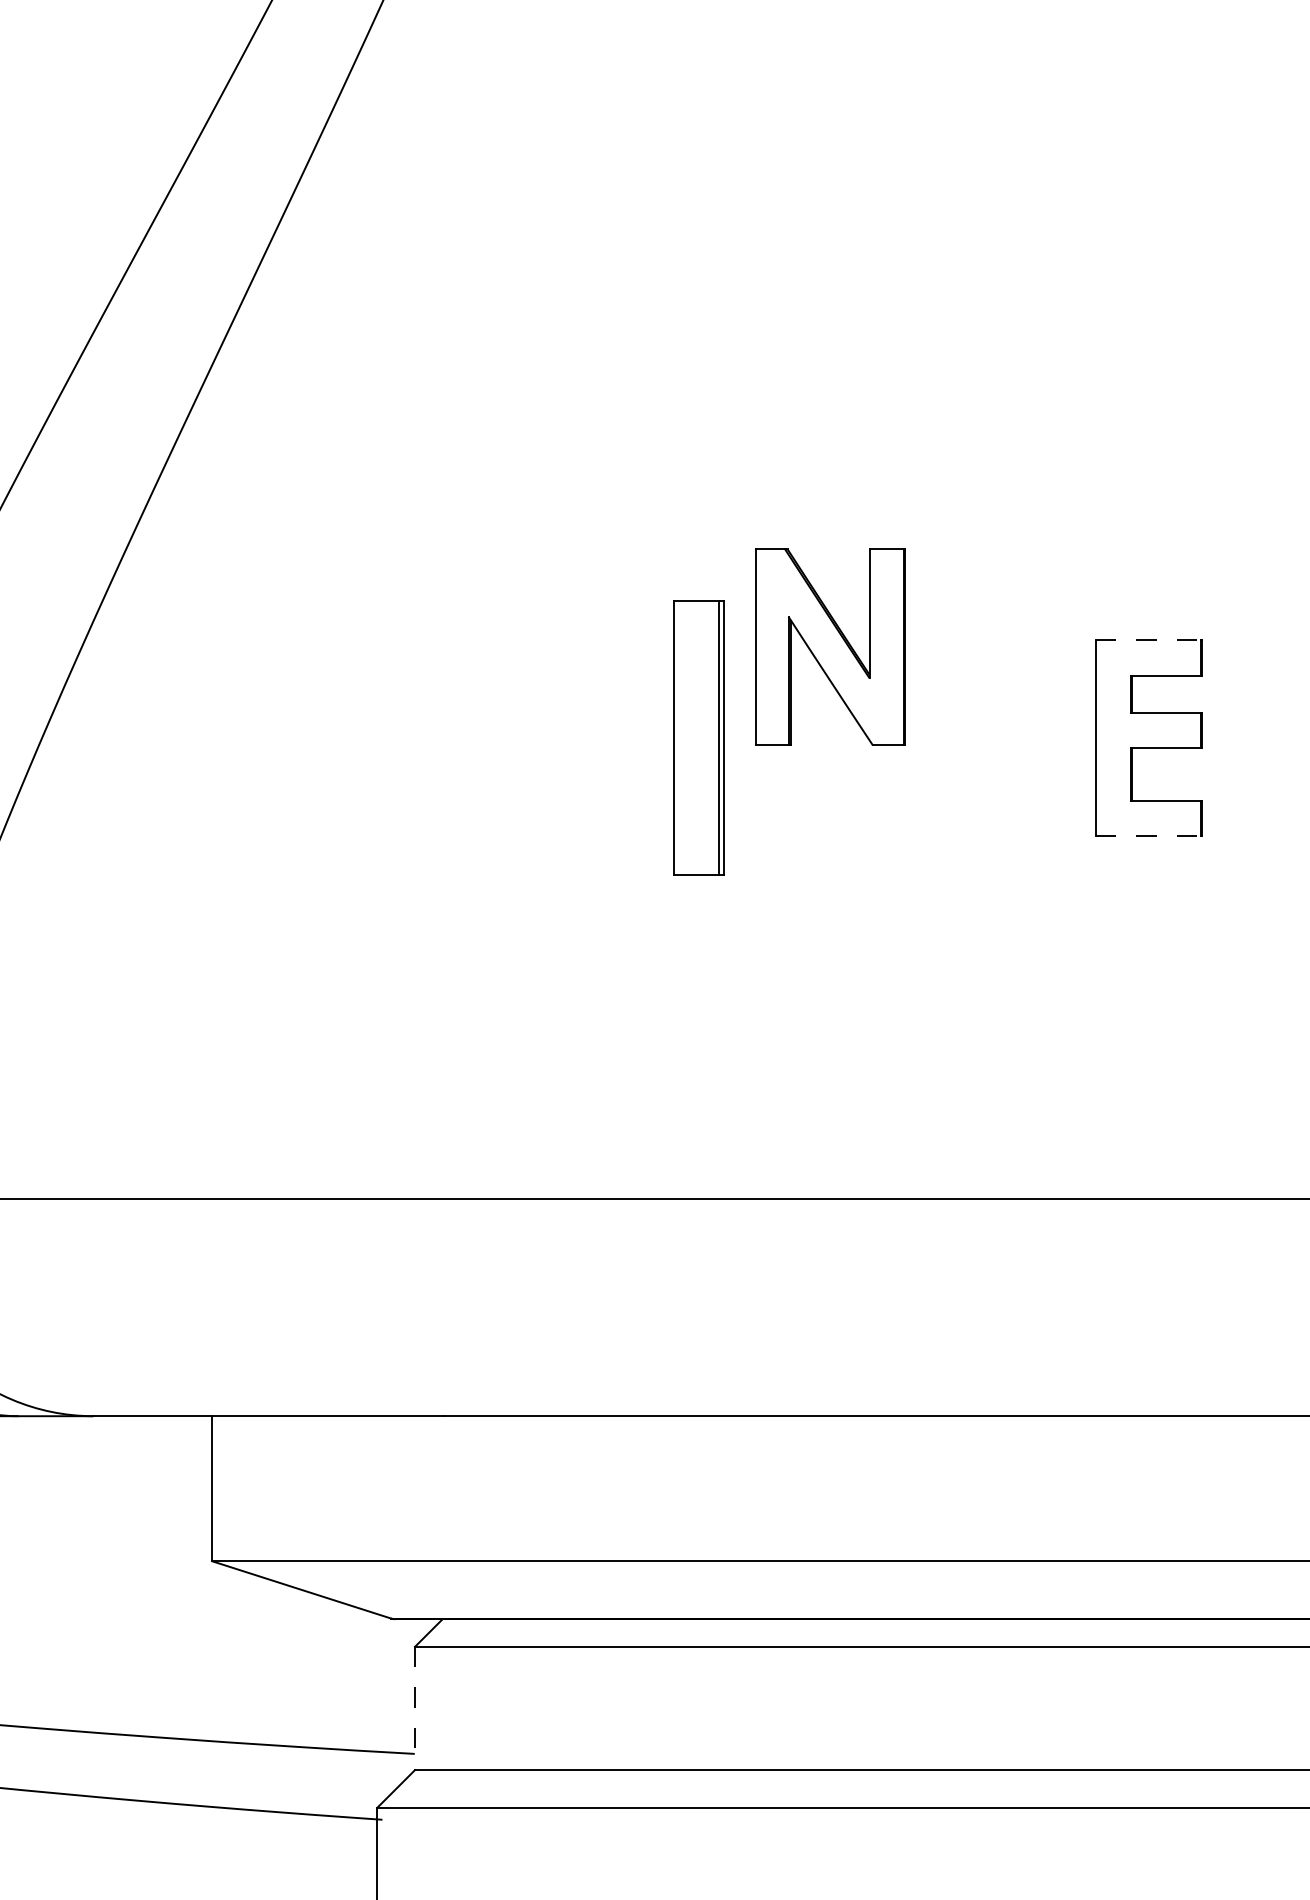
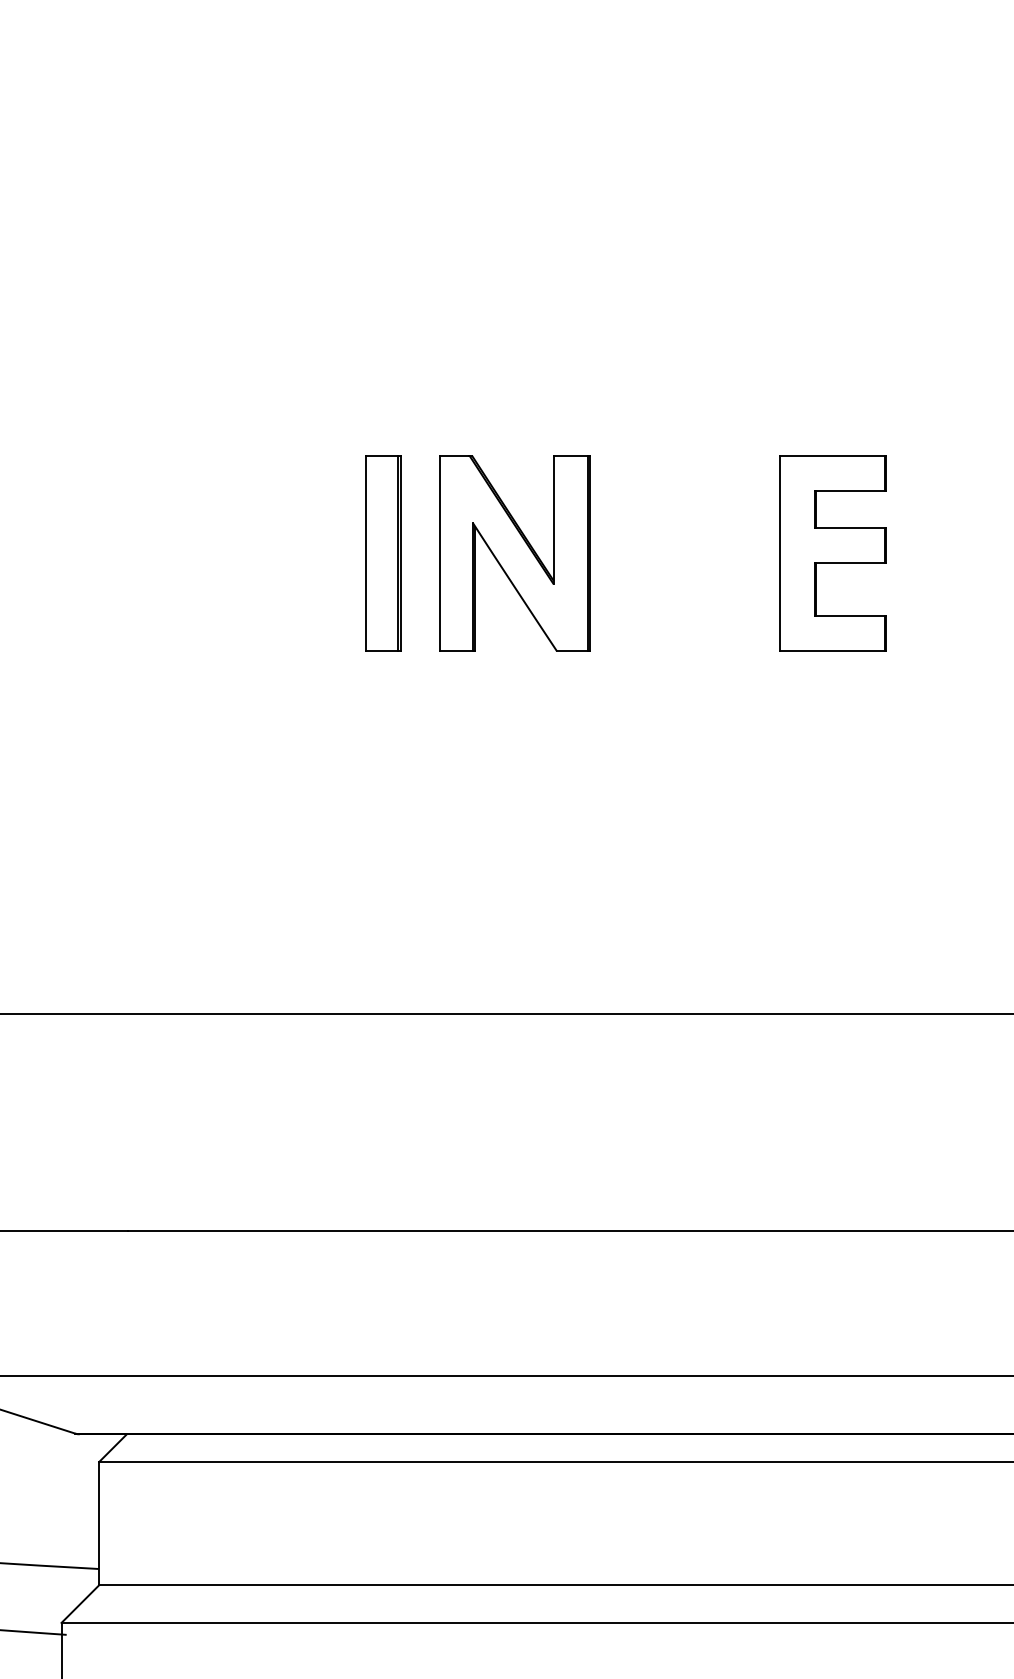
line: (1148, 640) -> (832, 455), dashed -> solid
part: (830, 646) -> (514, 552), moved
part: (699, 737) -> (383, 552), size x0.71
line: (1148, 836) -> (832, 651), dashed -> solid
line: (415, 1708) -> (99, 1523), dashed -> solid

